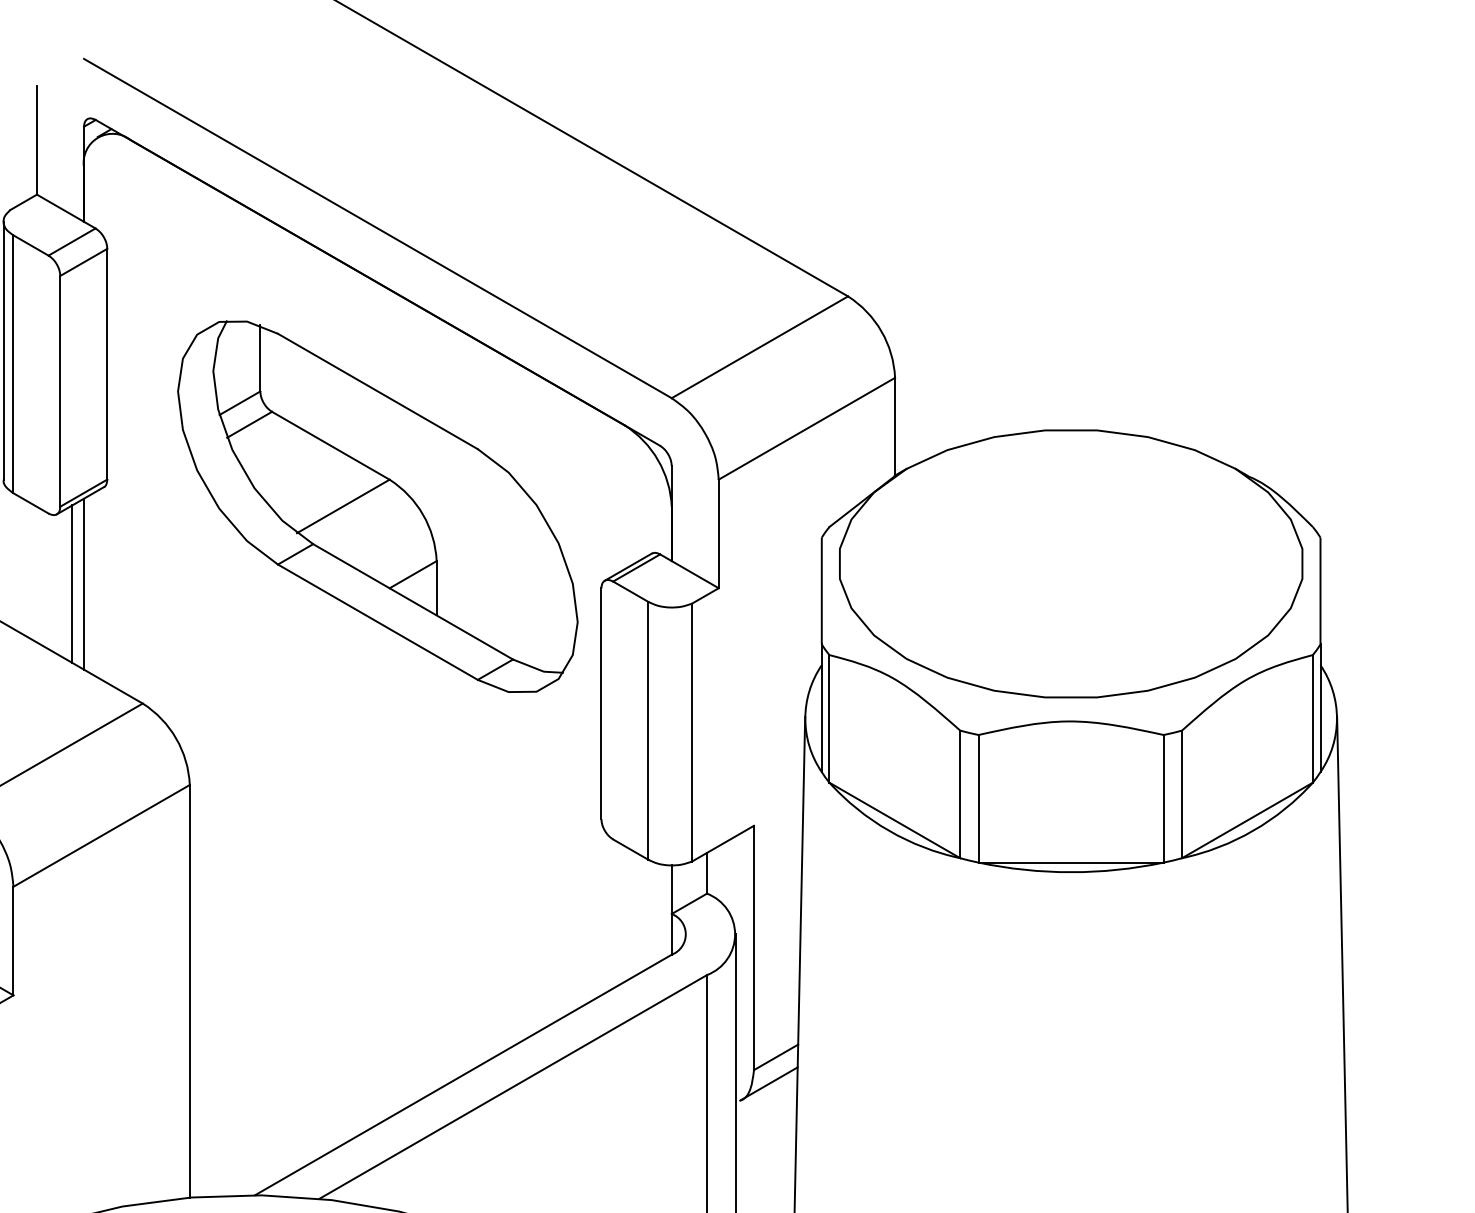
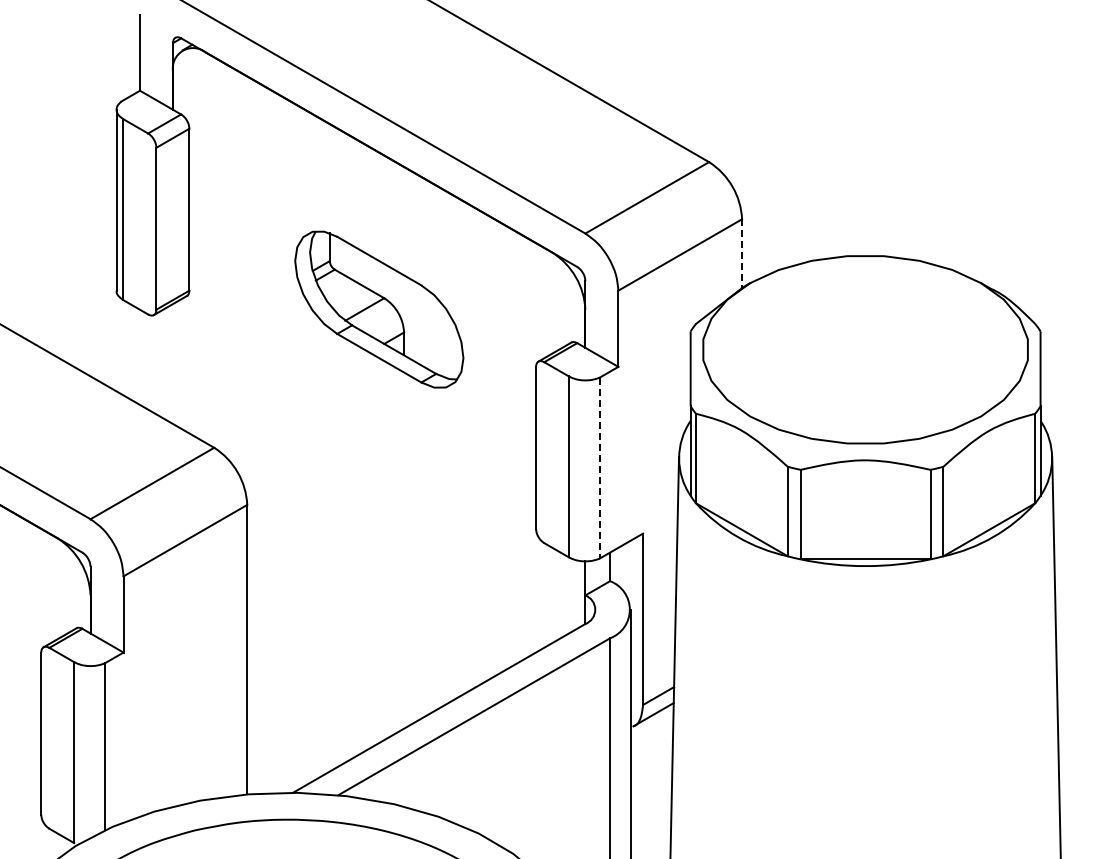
line: (895, 428) -> (742, 254), solid -> dashed
part: (378, 506) -> (379, 309), size x0.6
line: (71, 583) -> (164, 363), removed
line: (84, 583) -> (173, 363), removed
line: (691, 733) -> (599, 468), solid -> dashed

